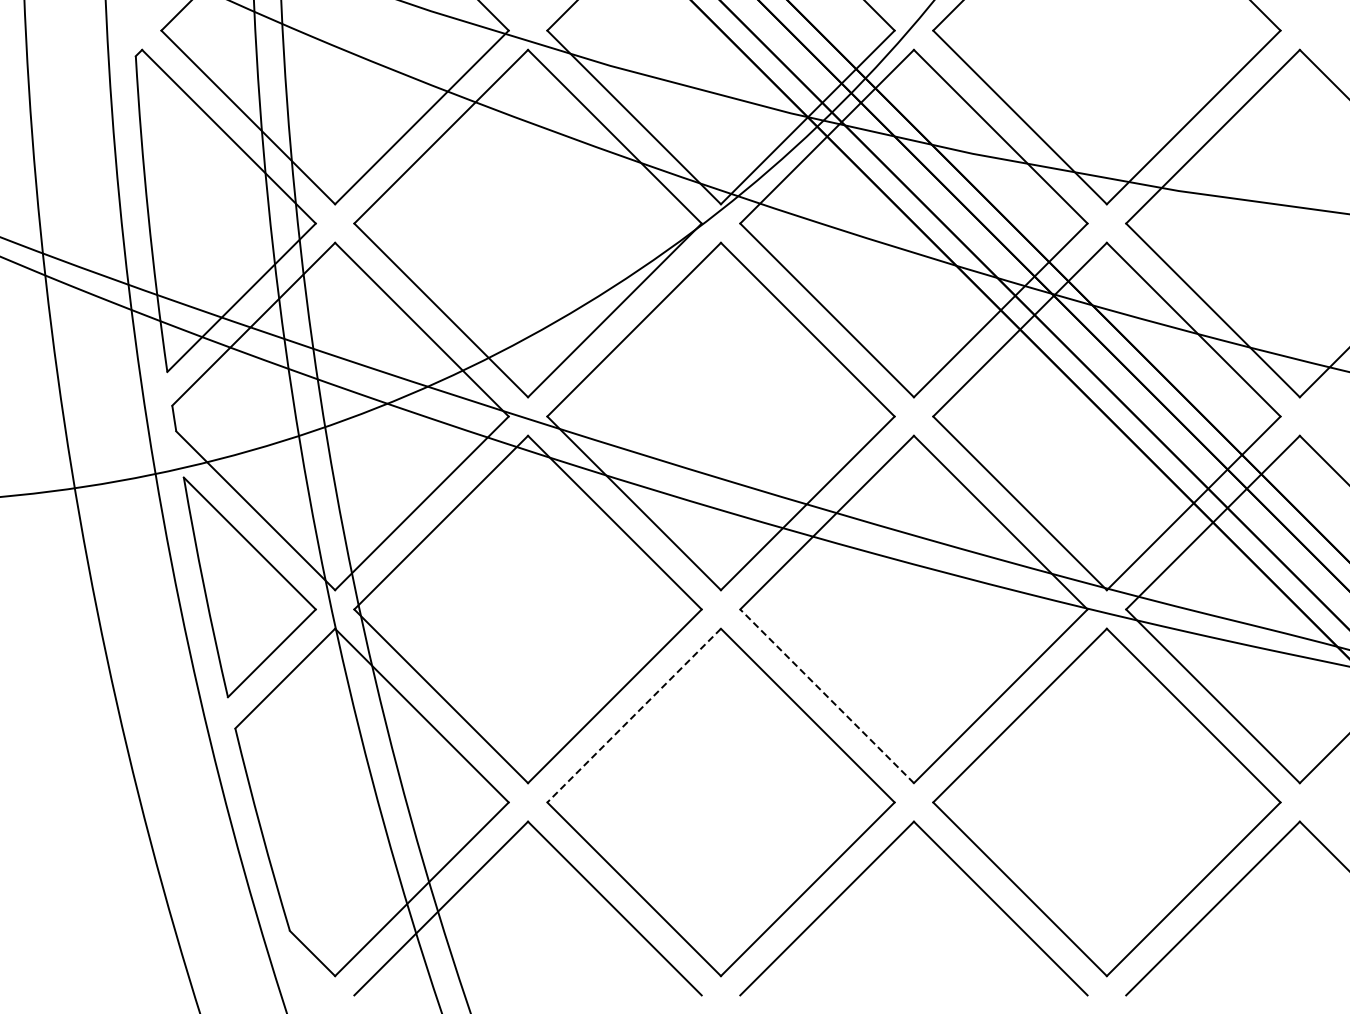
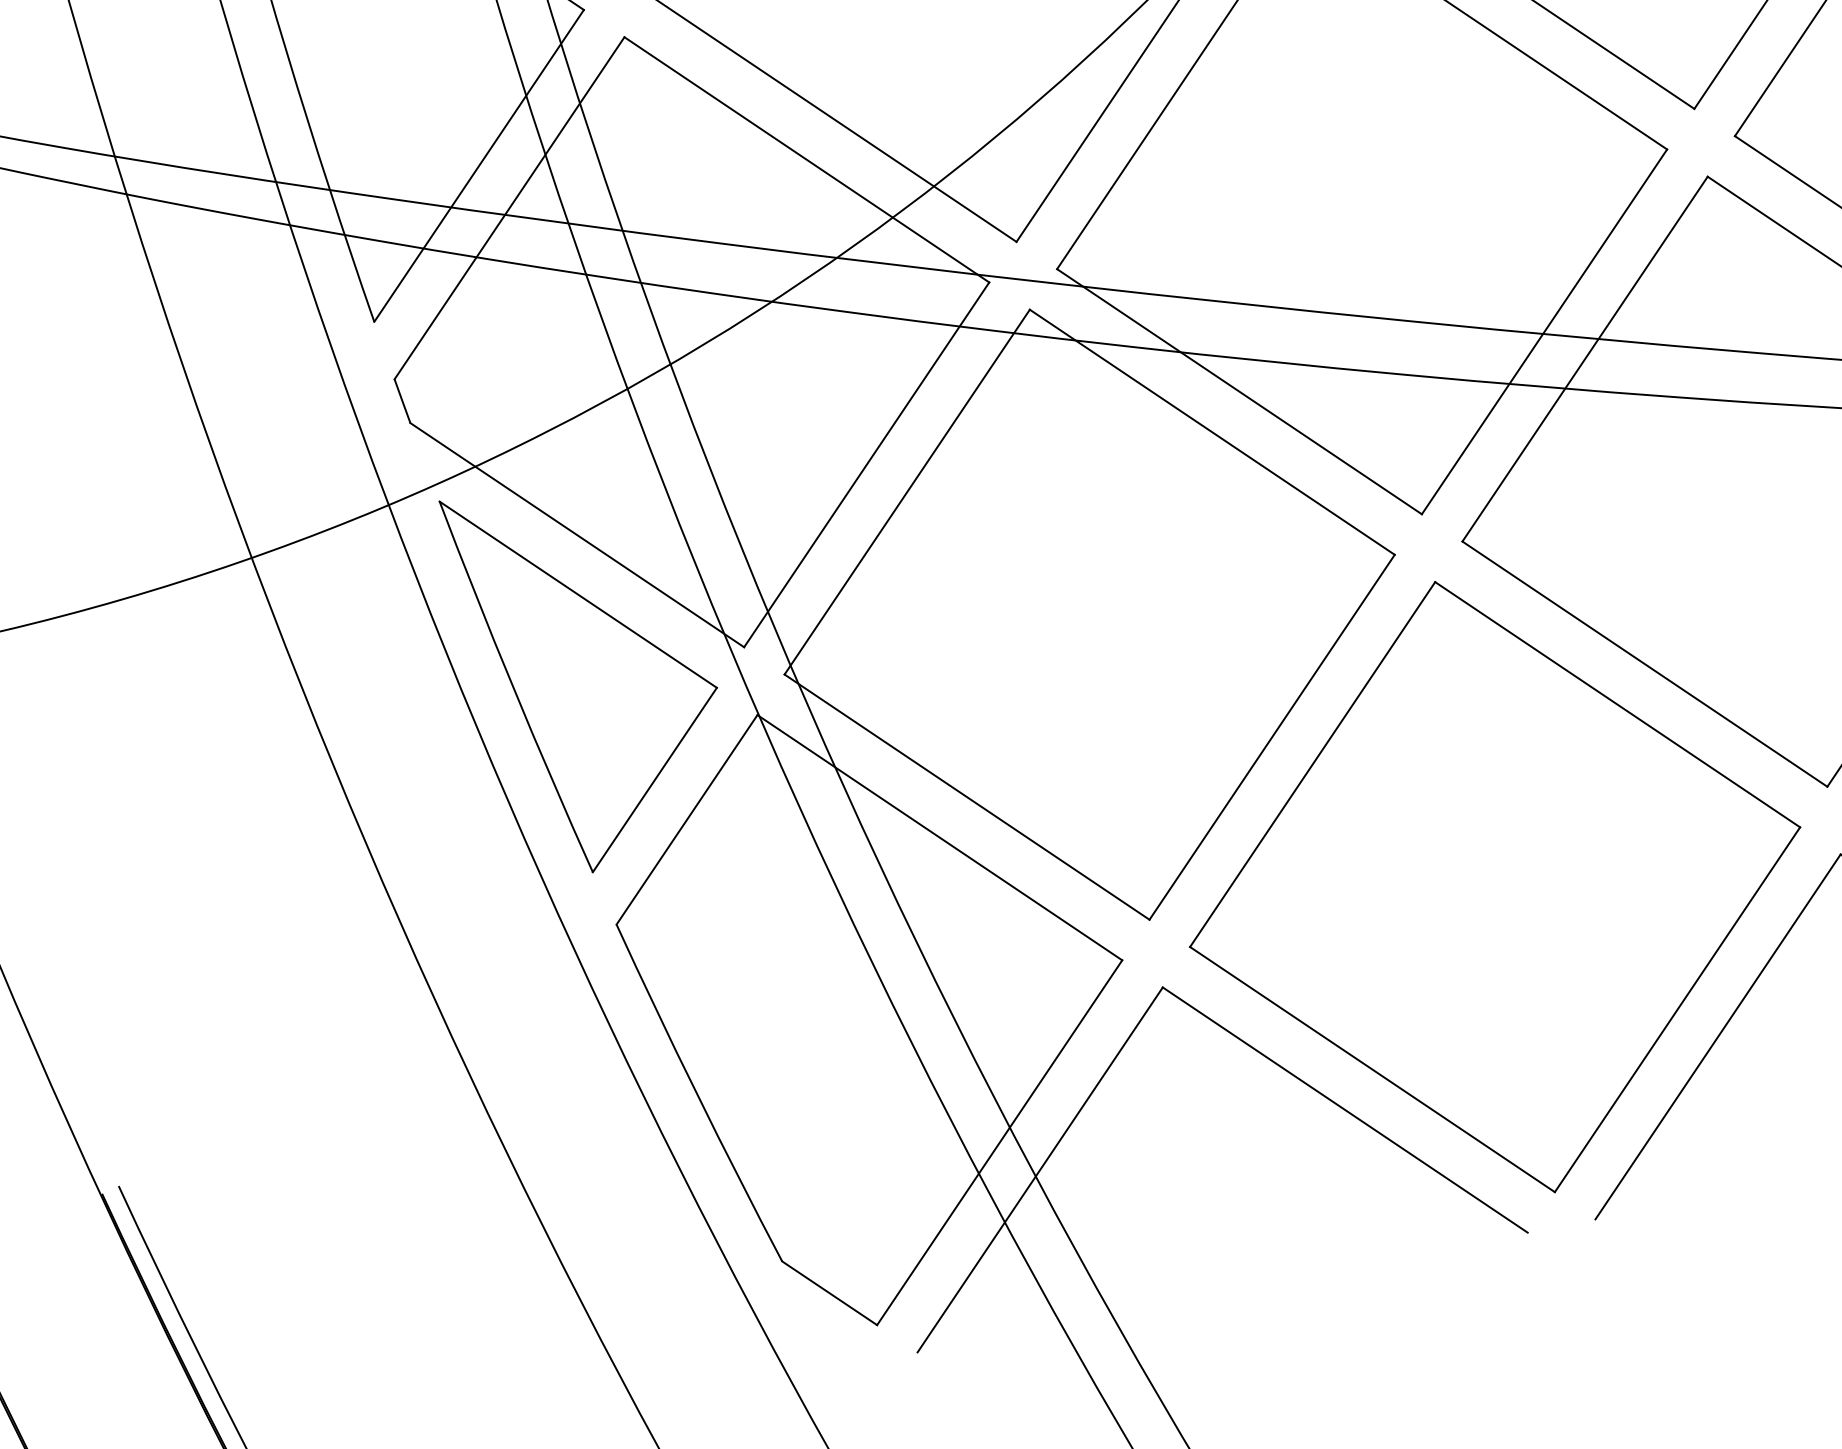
line: (827, 696) -> (1645, 664), dashed -> solid
line: (634, 715) -> (1313, 764), dashed -> solid

